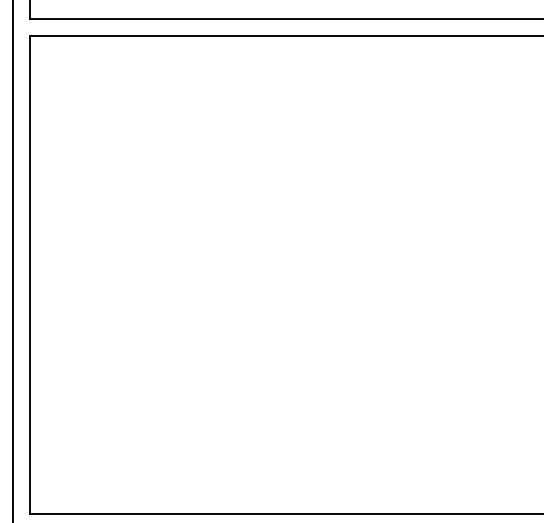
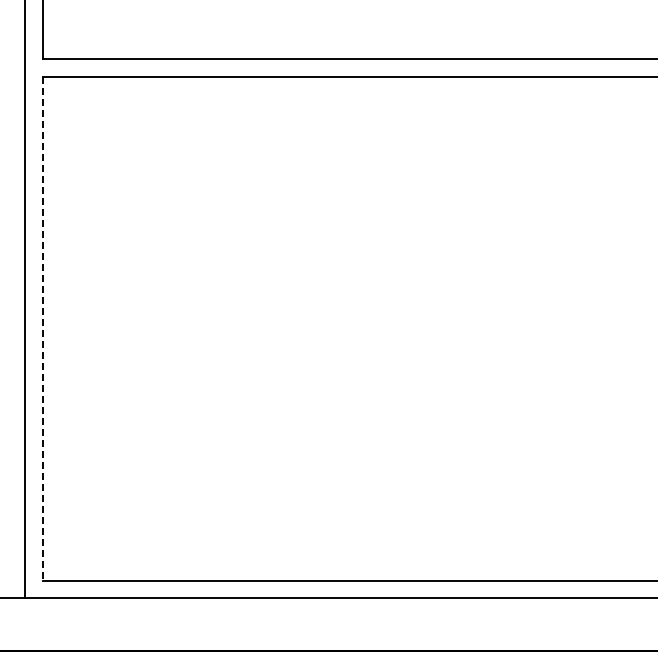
line: (29, 275) -> (42, 328), solid -> dashed

